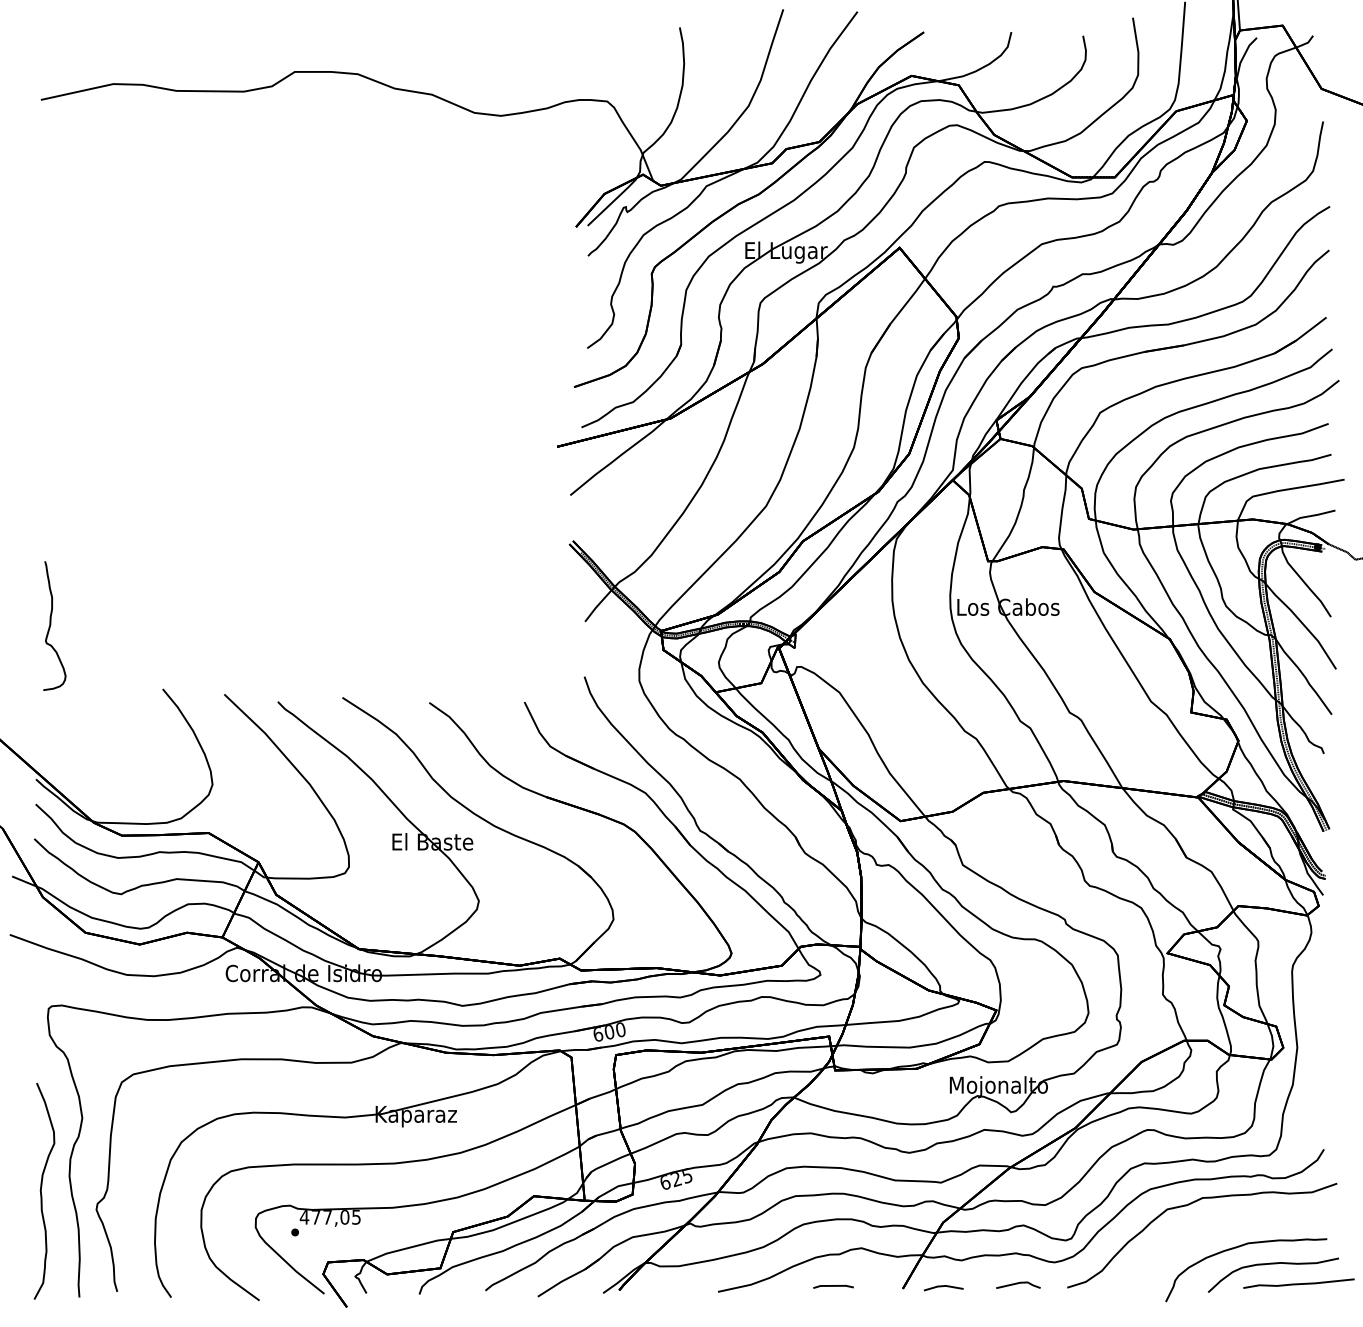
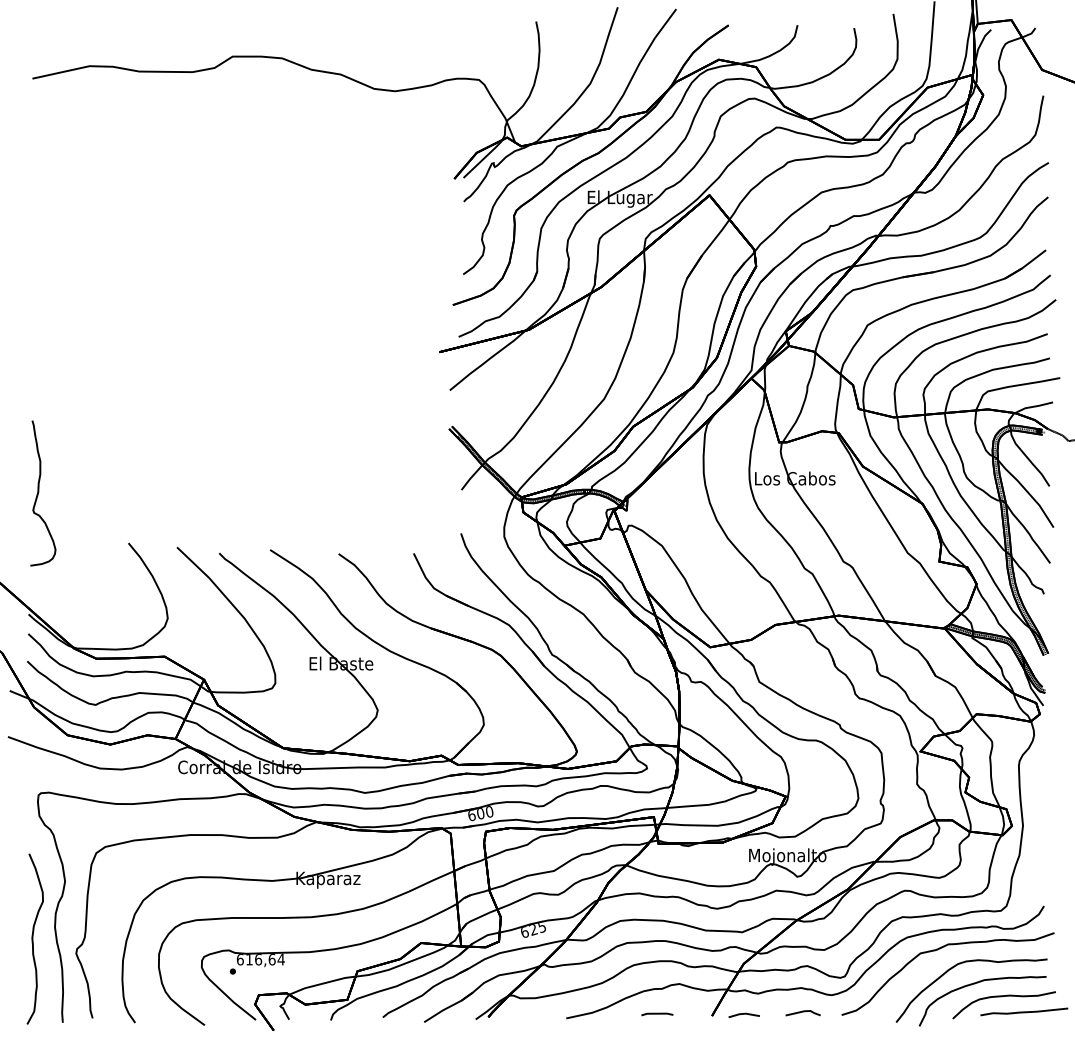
part: (54, 625) -> (43, 493), size x1.43
text: (330, 1217) -> (260, 959), 477,05 -> 616,64
part: (1220, 1222) -> (962, 963), added

